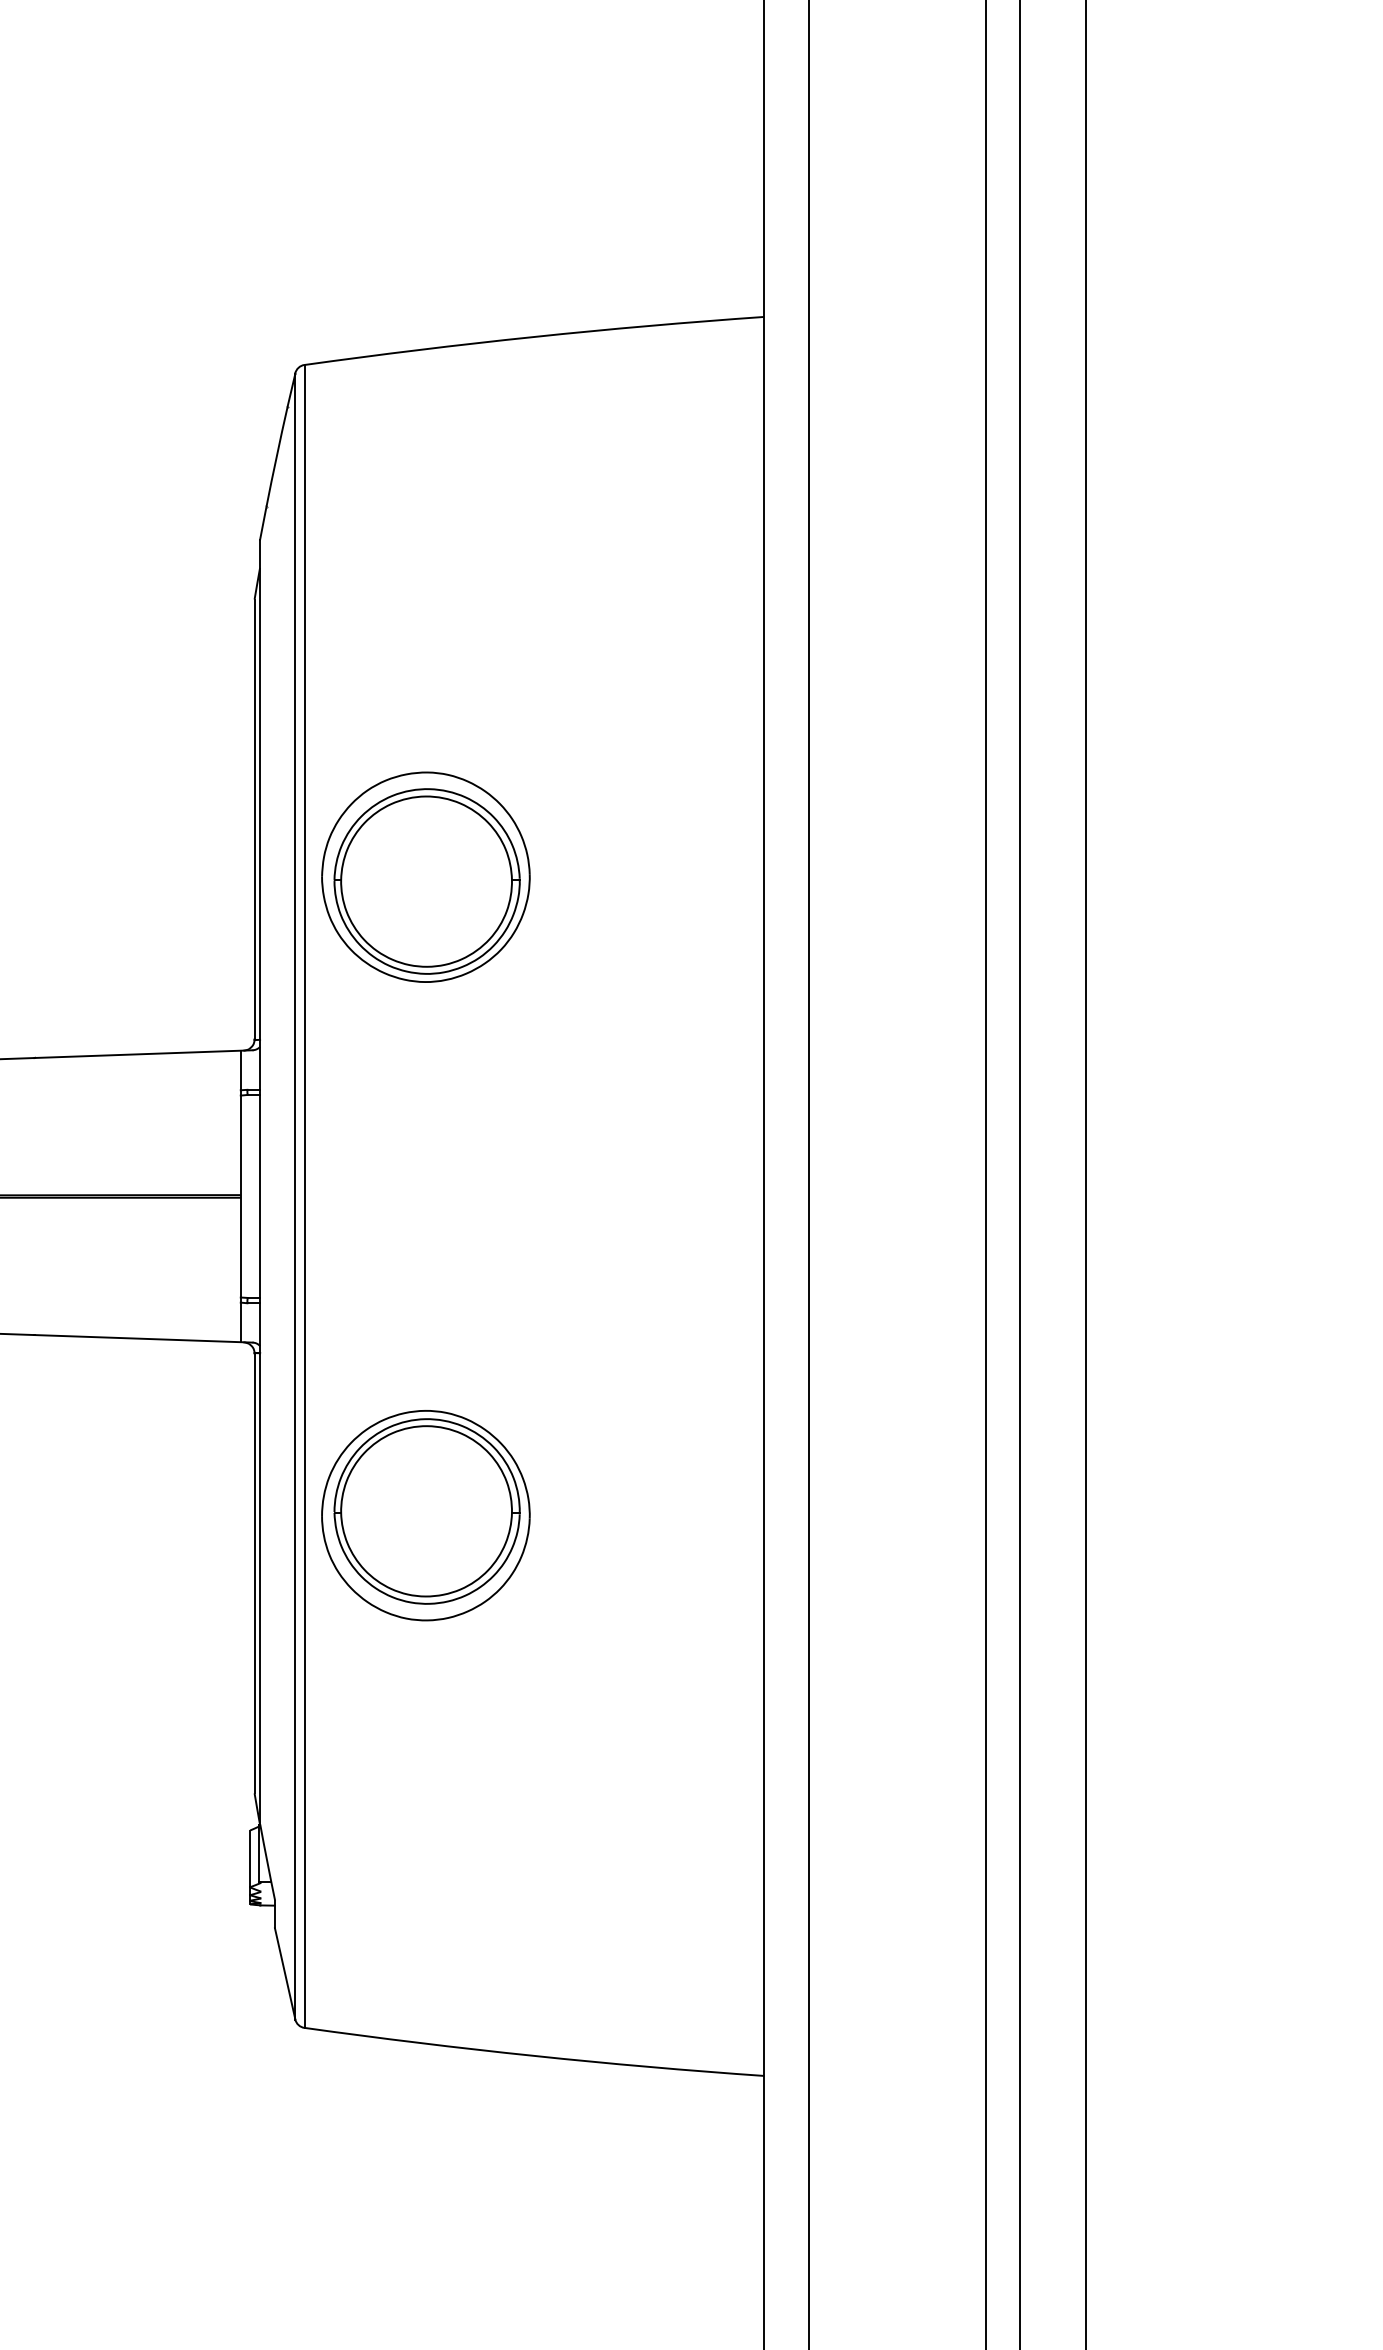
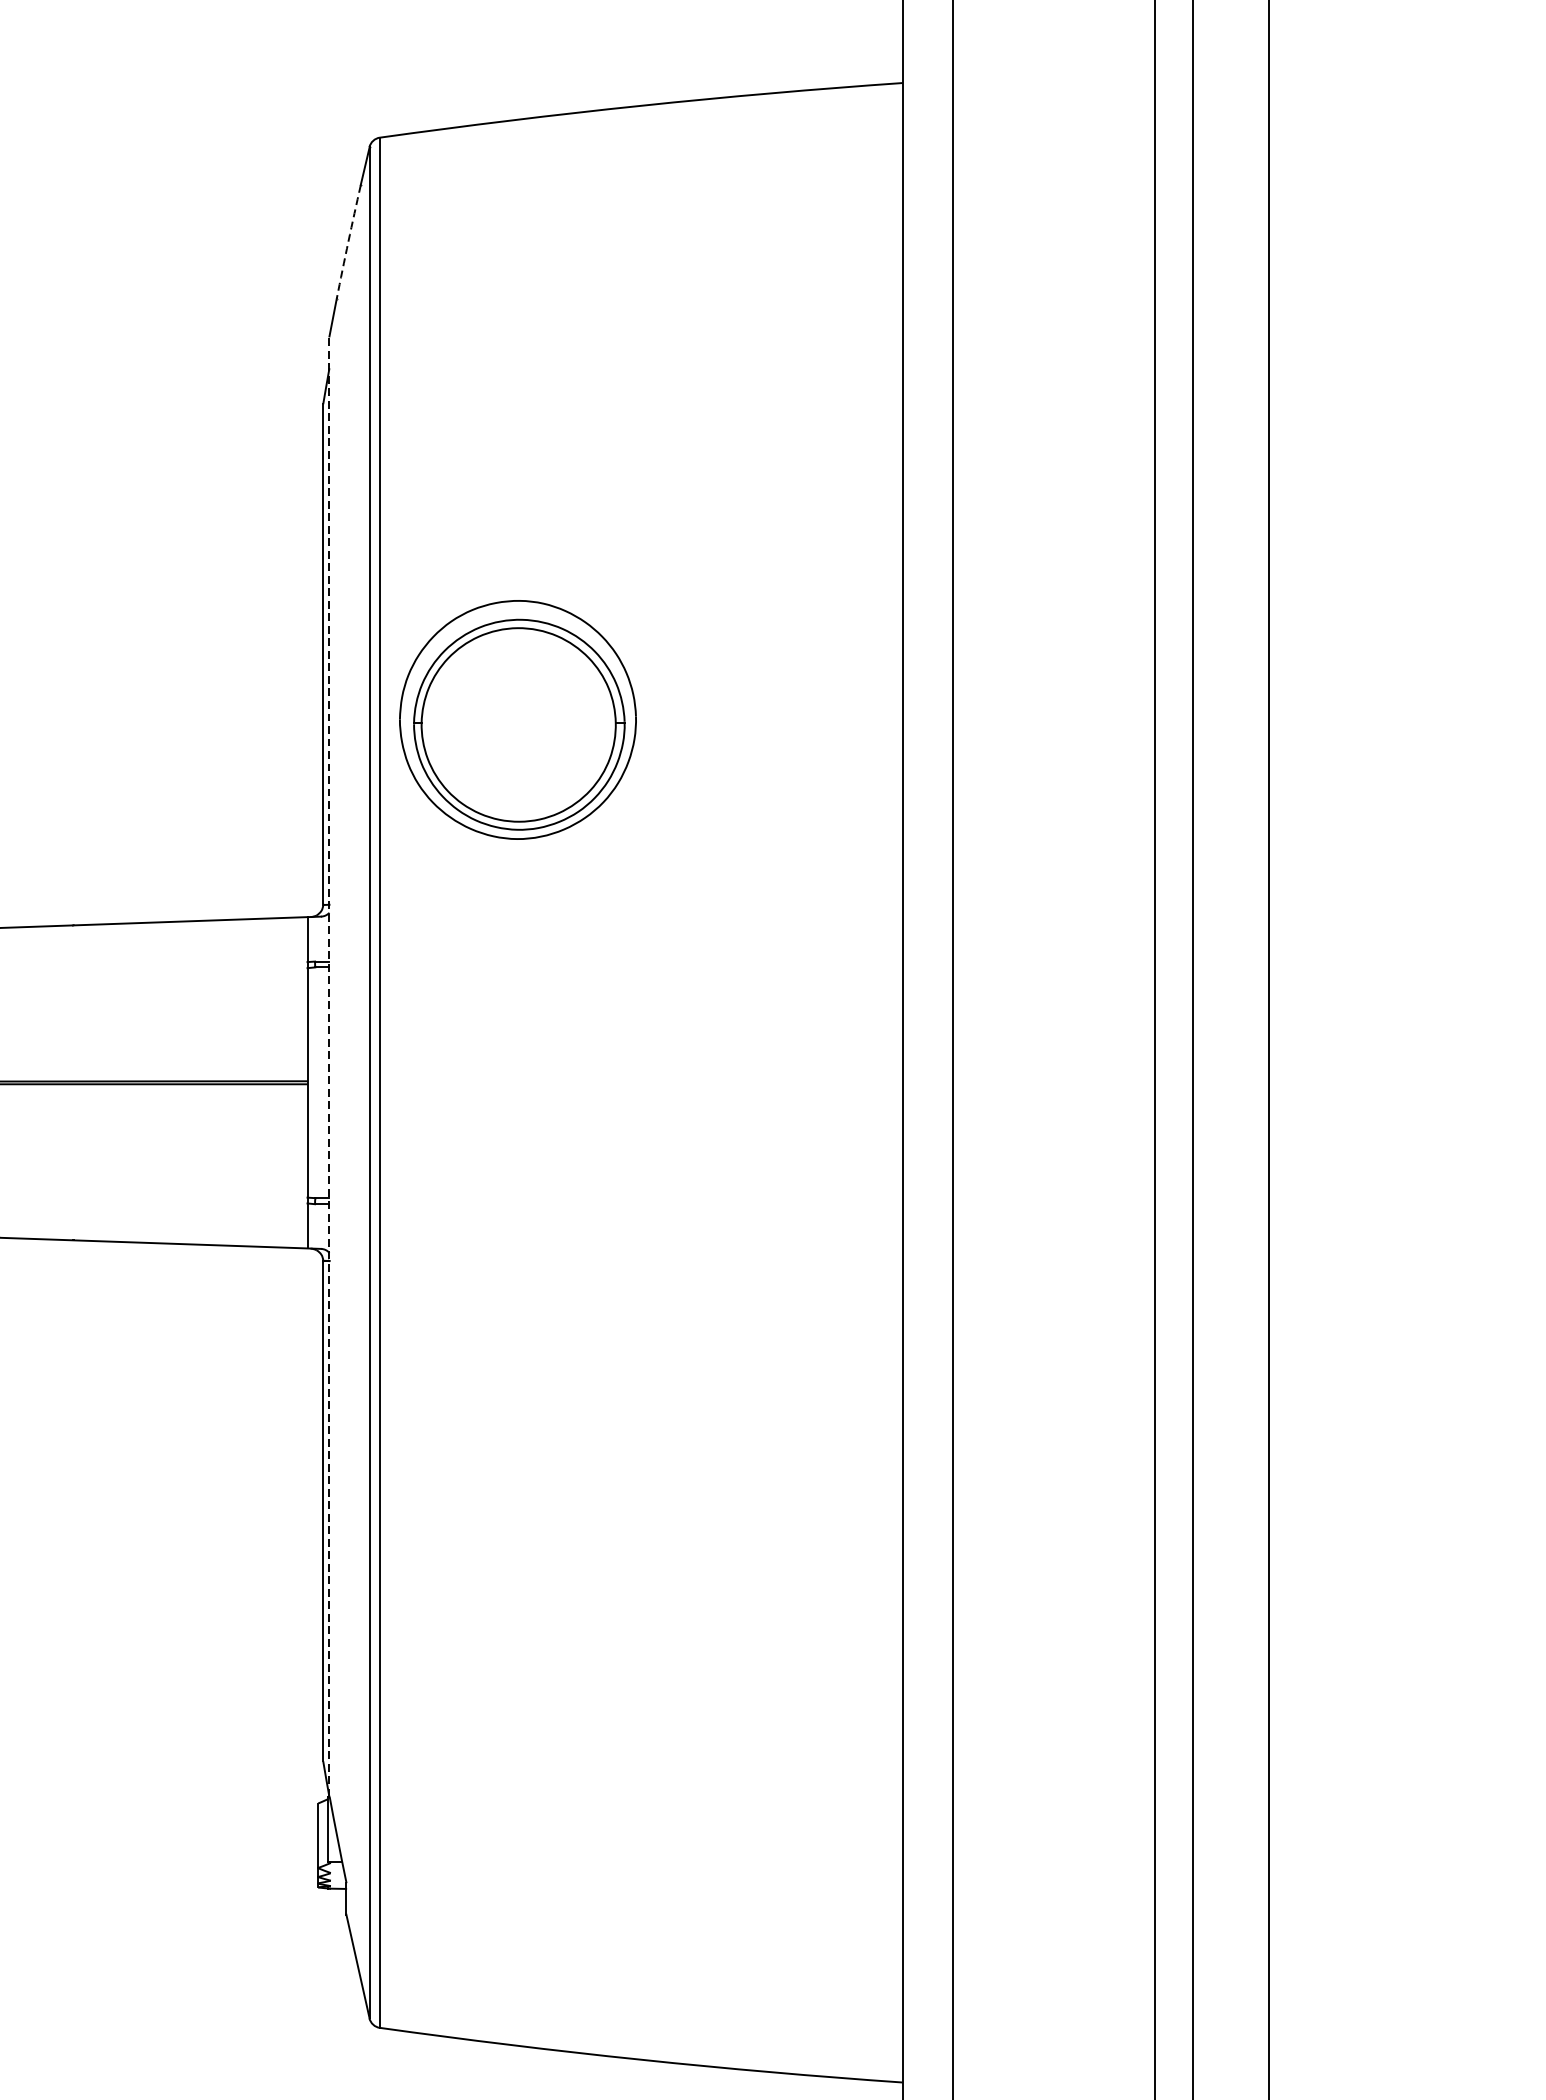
arc: (276, 456) -> (348, 241), solid -> dashed
line: (260, 1181) -> (329, 1065), solid -> dashed
part: (425, 1515) -> (517, 1445), removed

